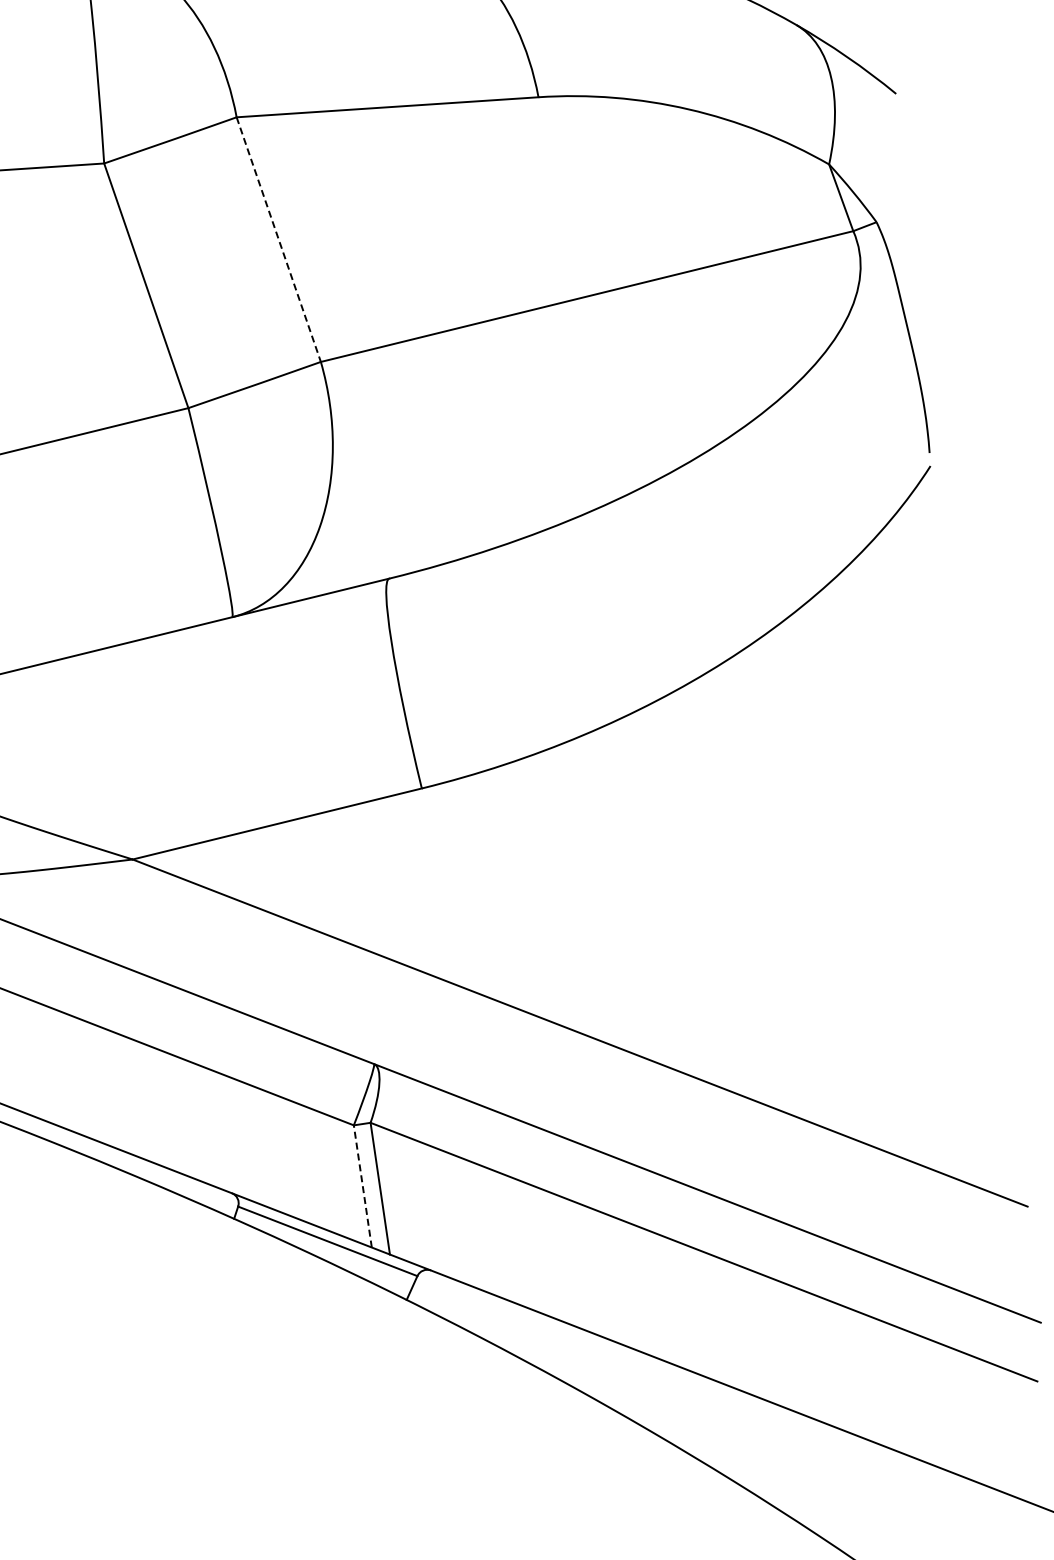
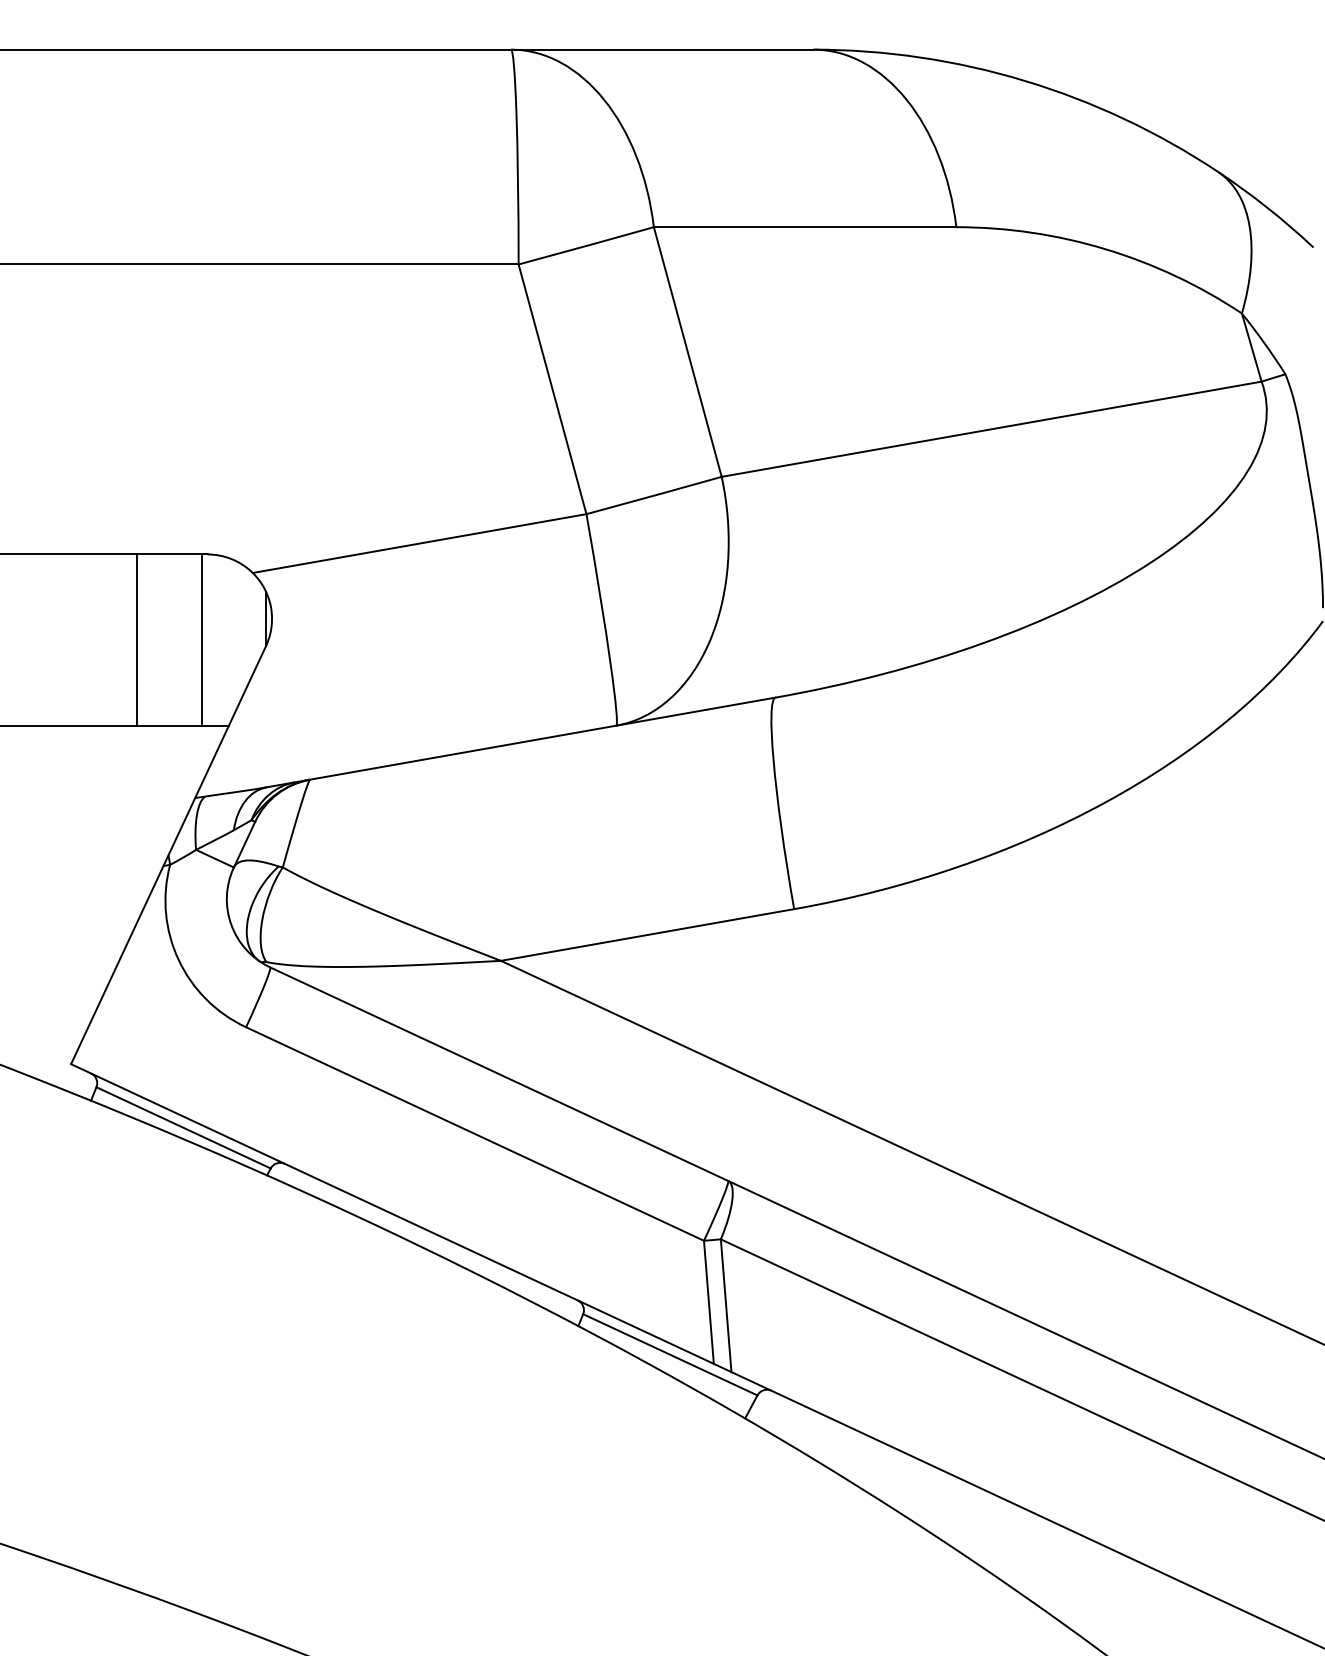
line: (278, 240) -> (687, 352), dashed -> solid
line: (362, 1186) -> (708, 1302), dashed -> solid

